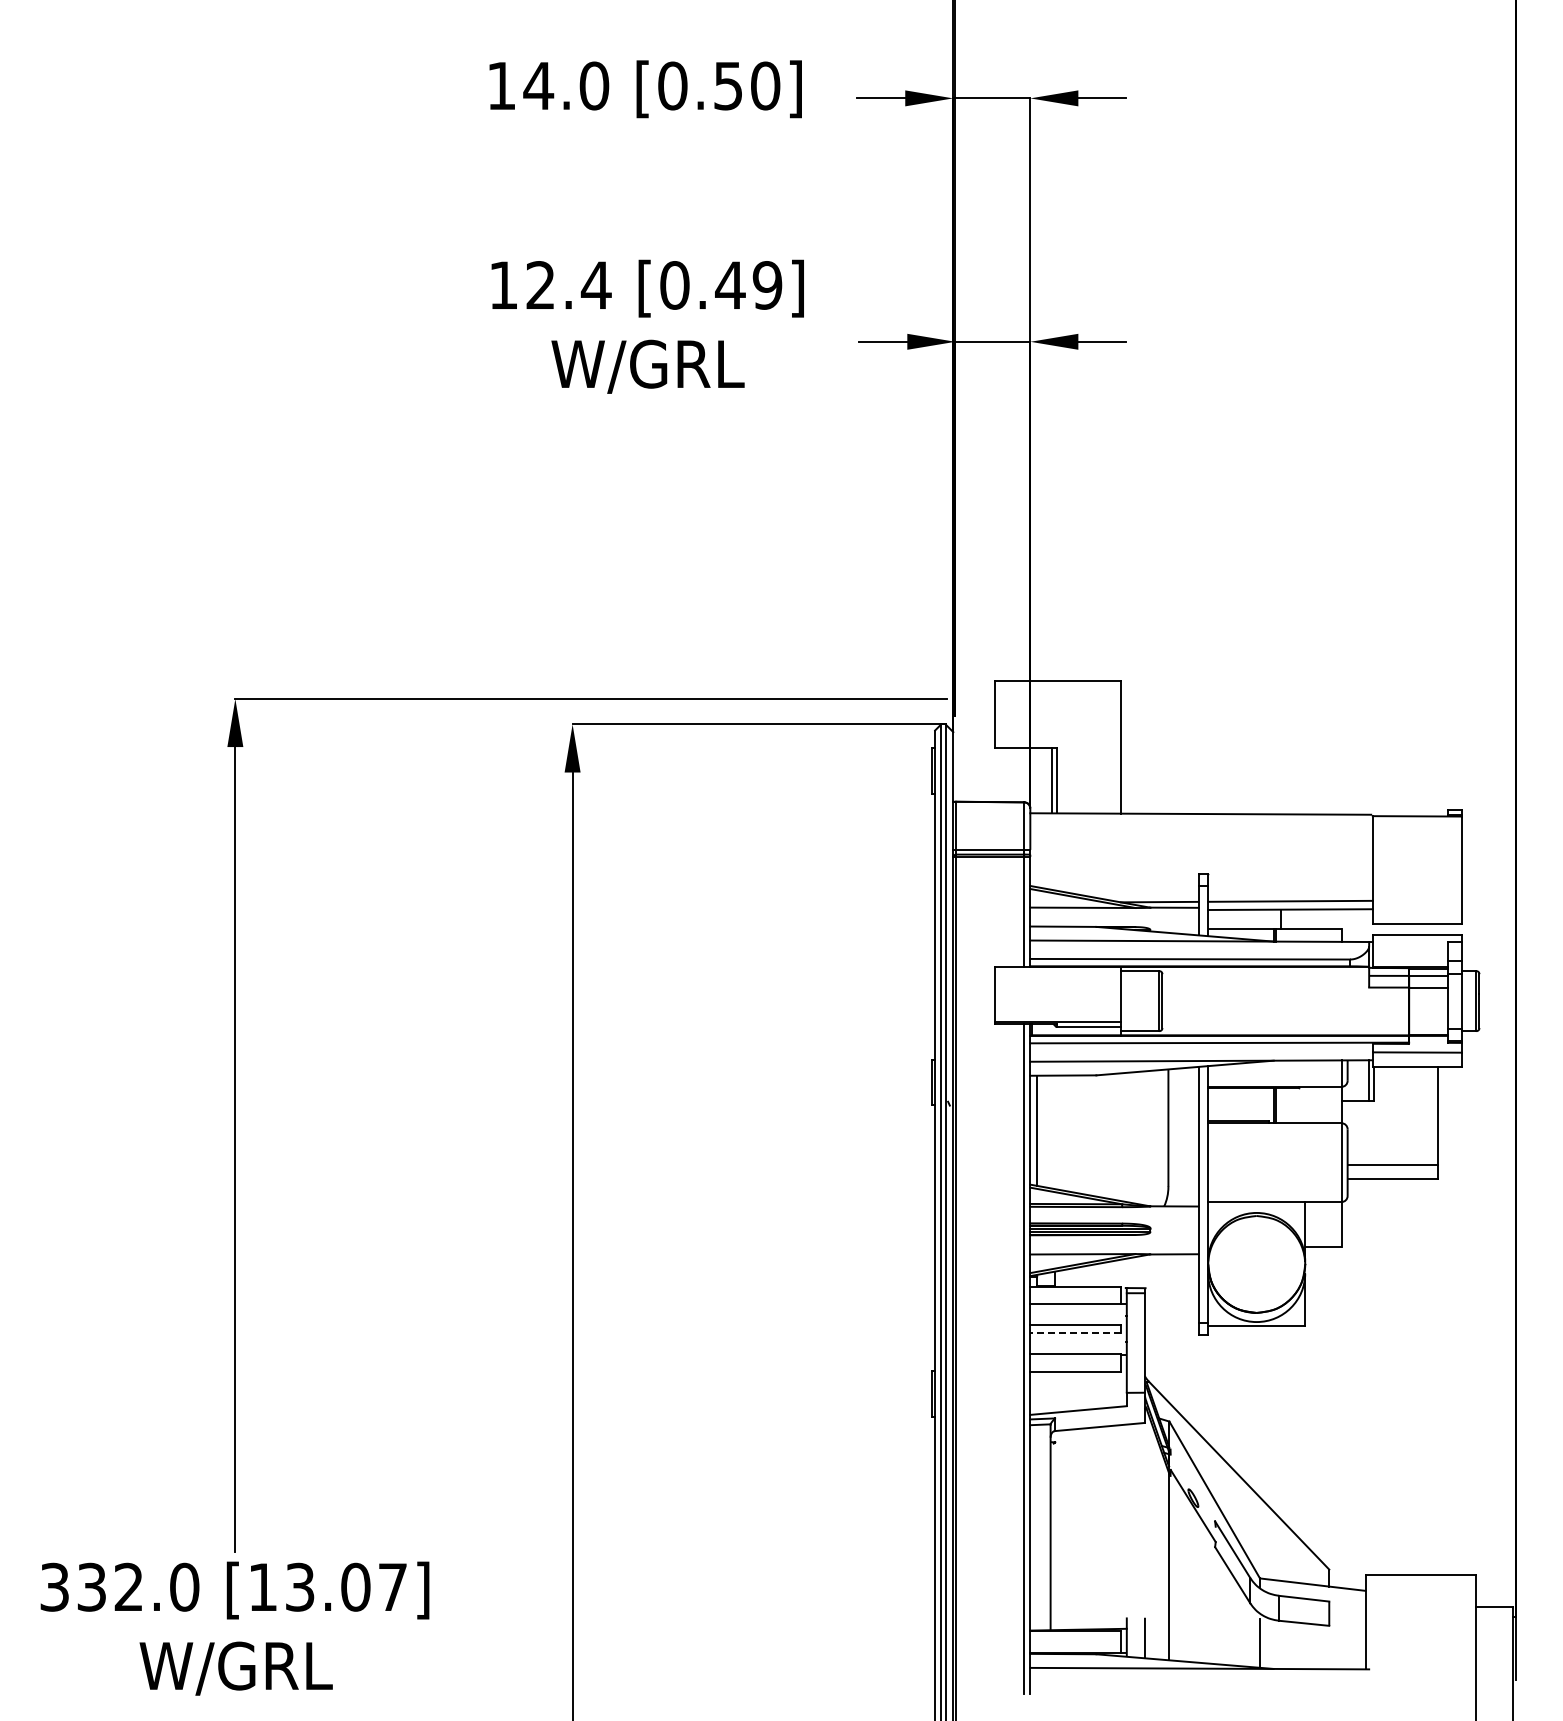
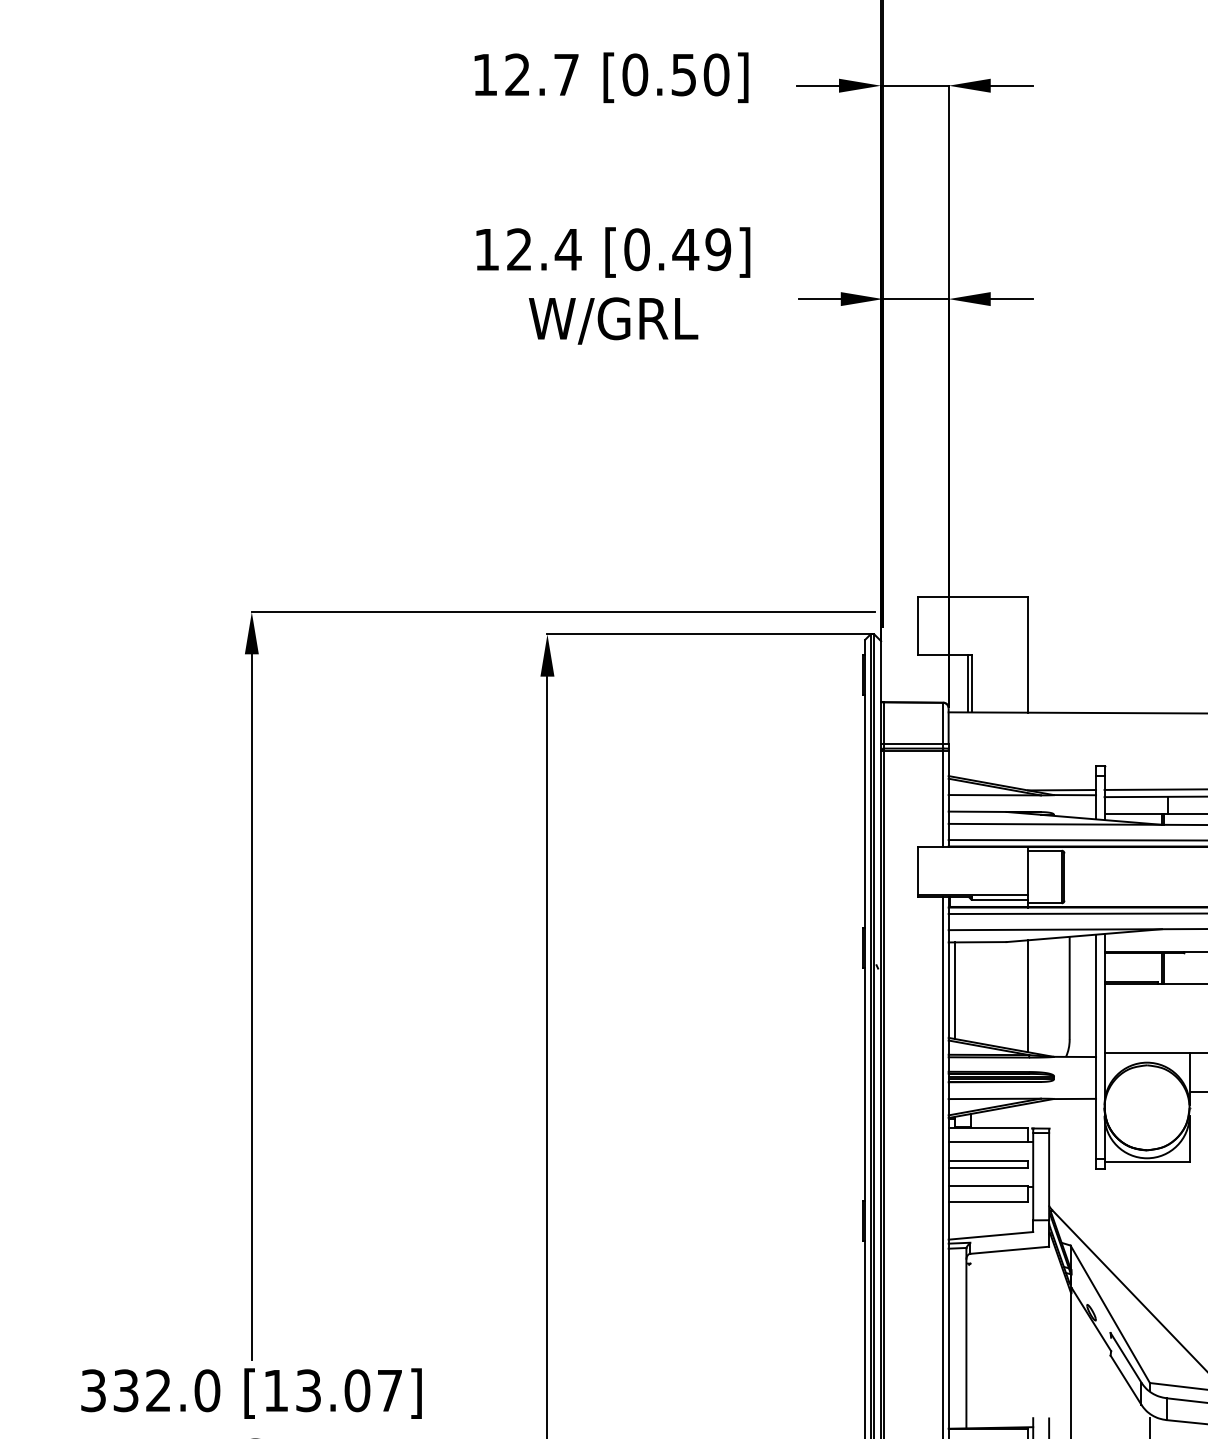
text: (566, 85) -> (542, 74), 14.0 -> 12.7
line: (1121, 1137) -> (1028, 996), added
line: (1075, 1332) -> (988, 1167), dashed -> solid

